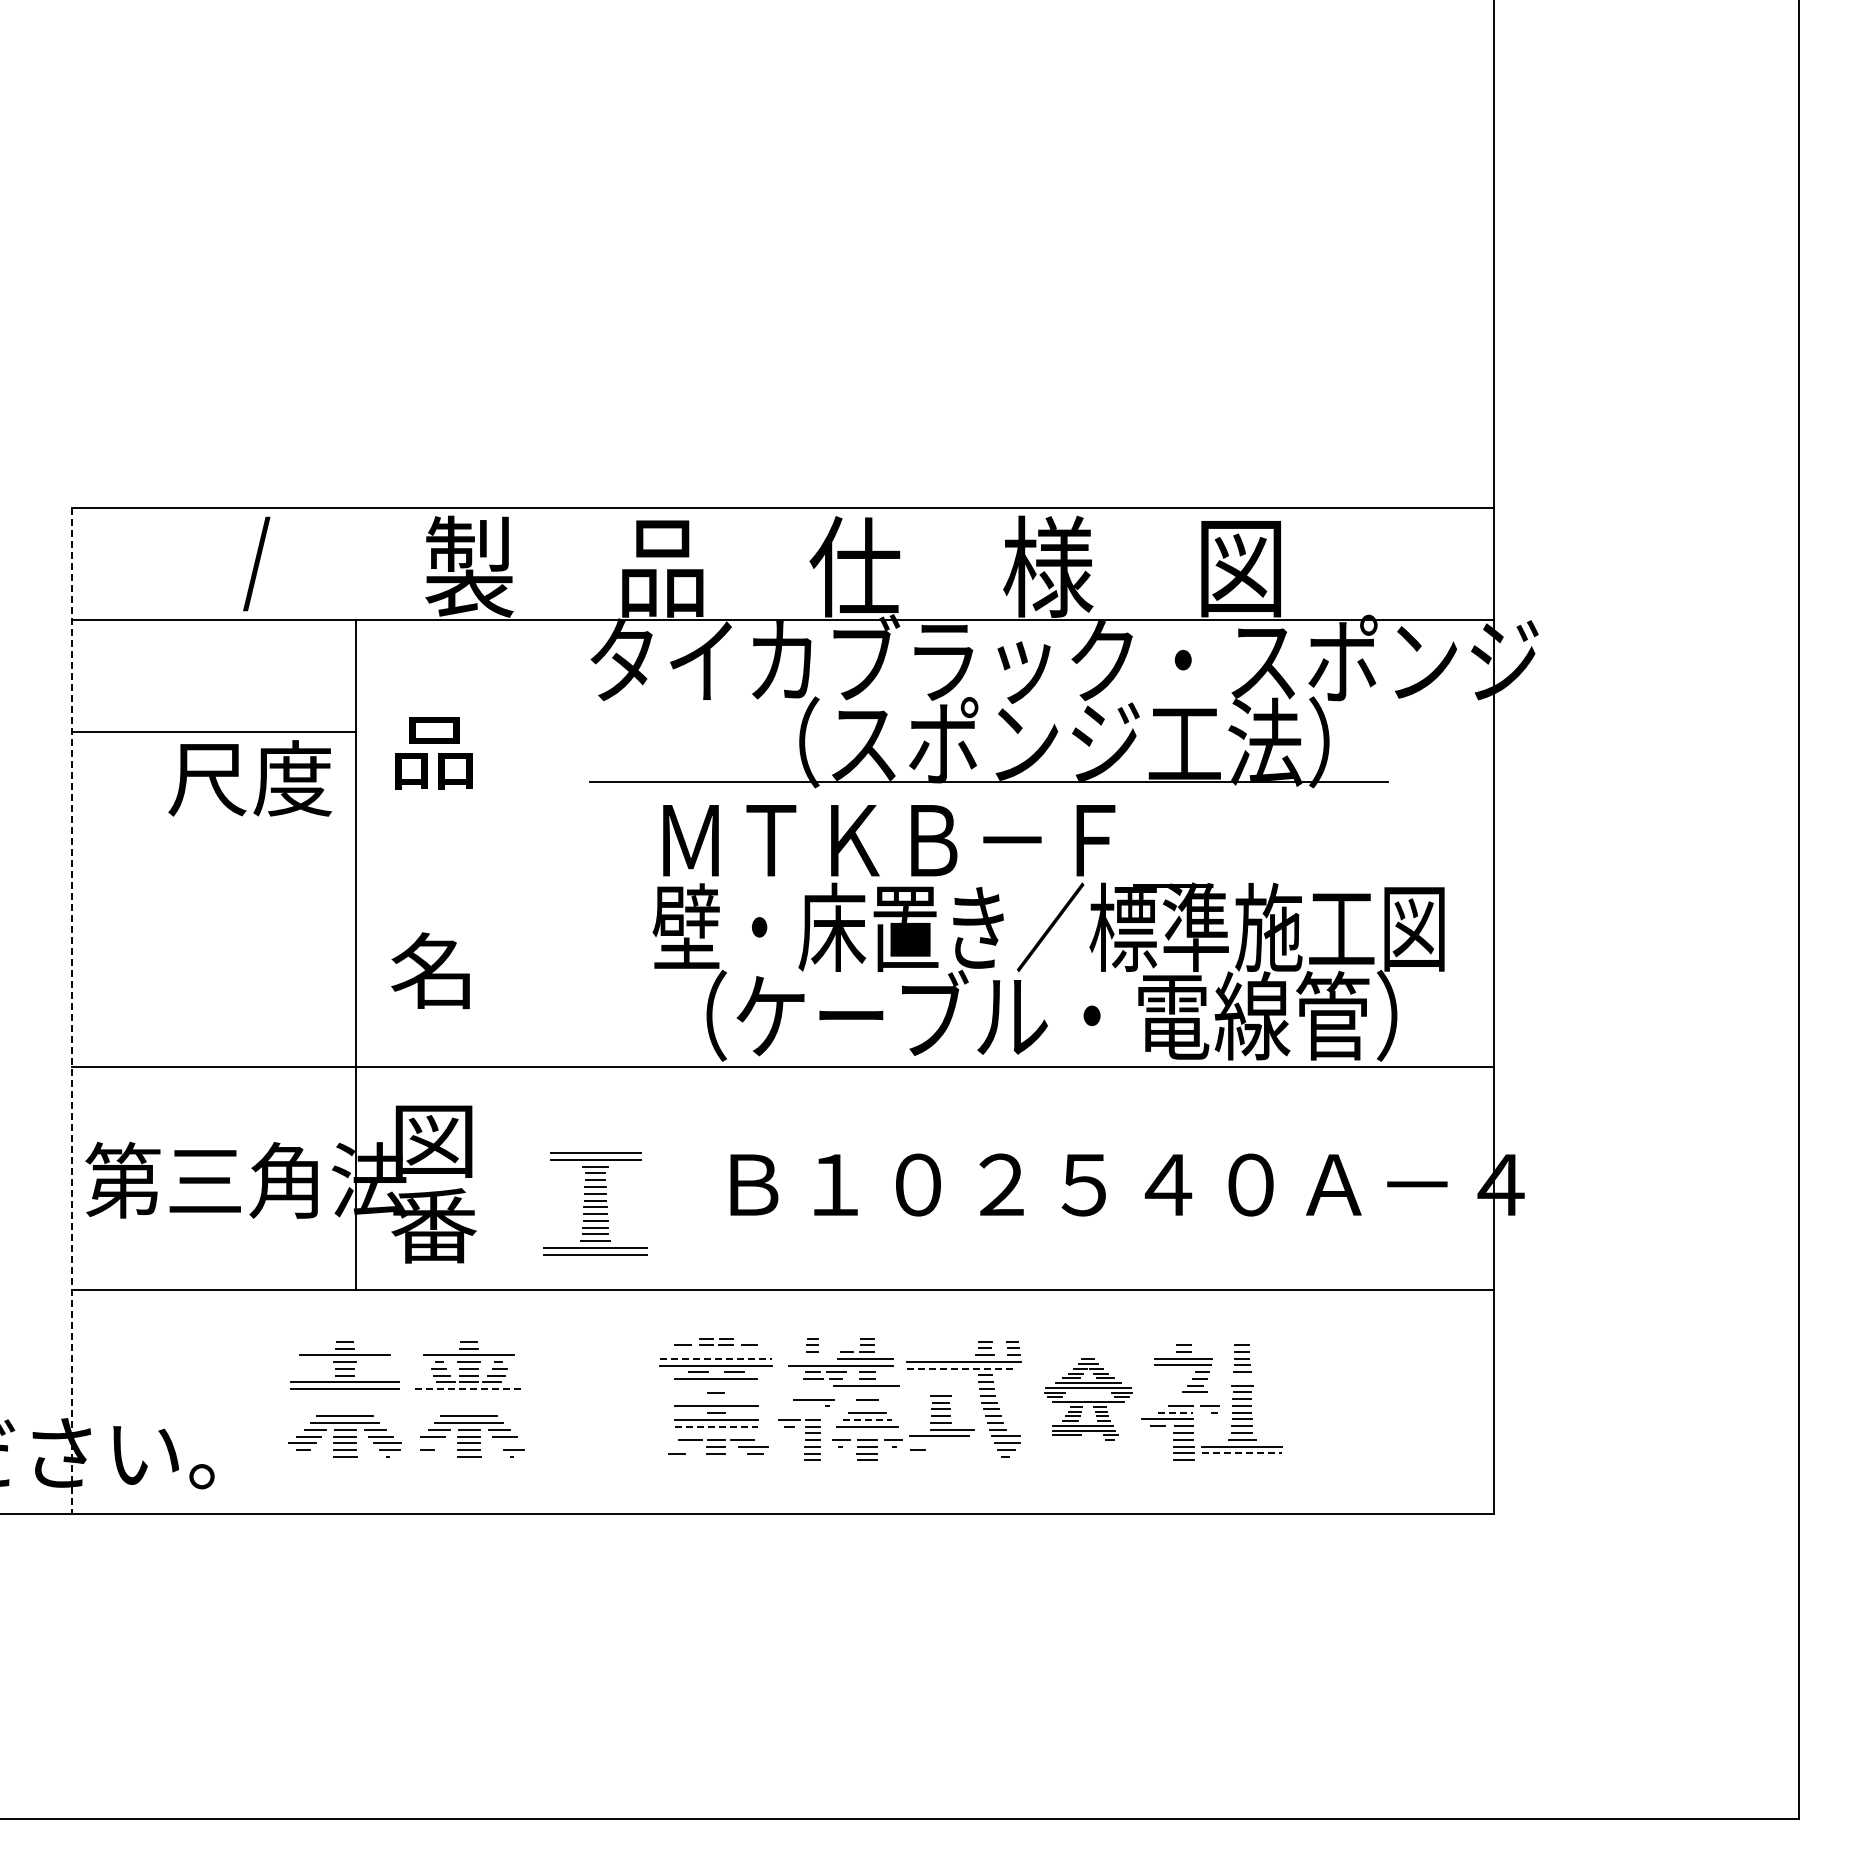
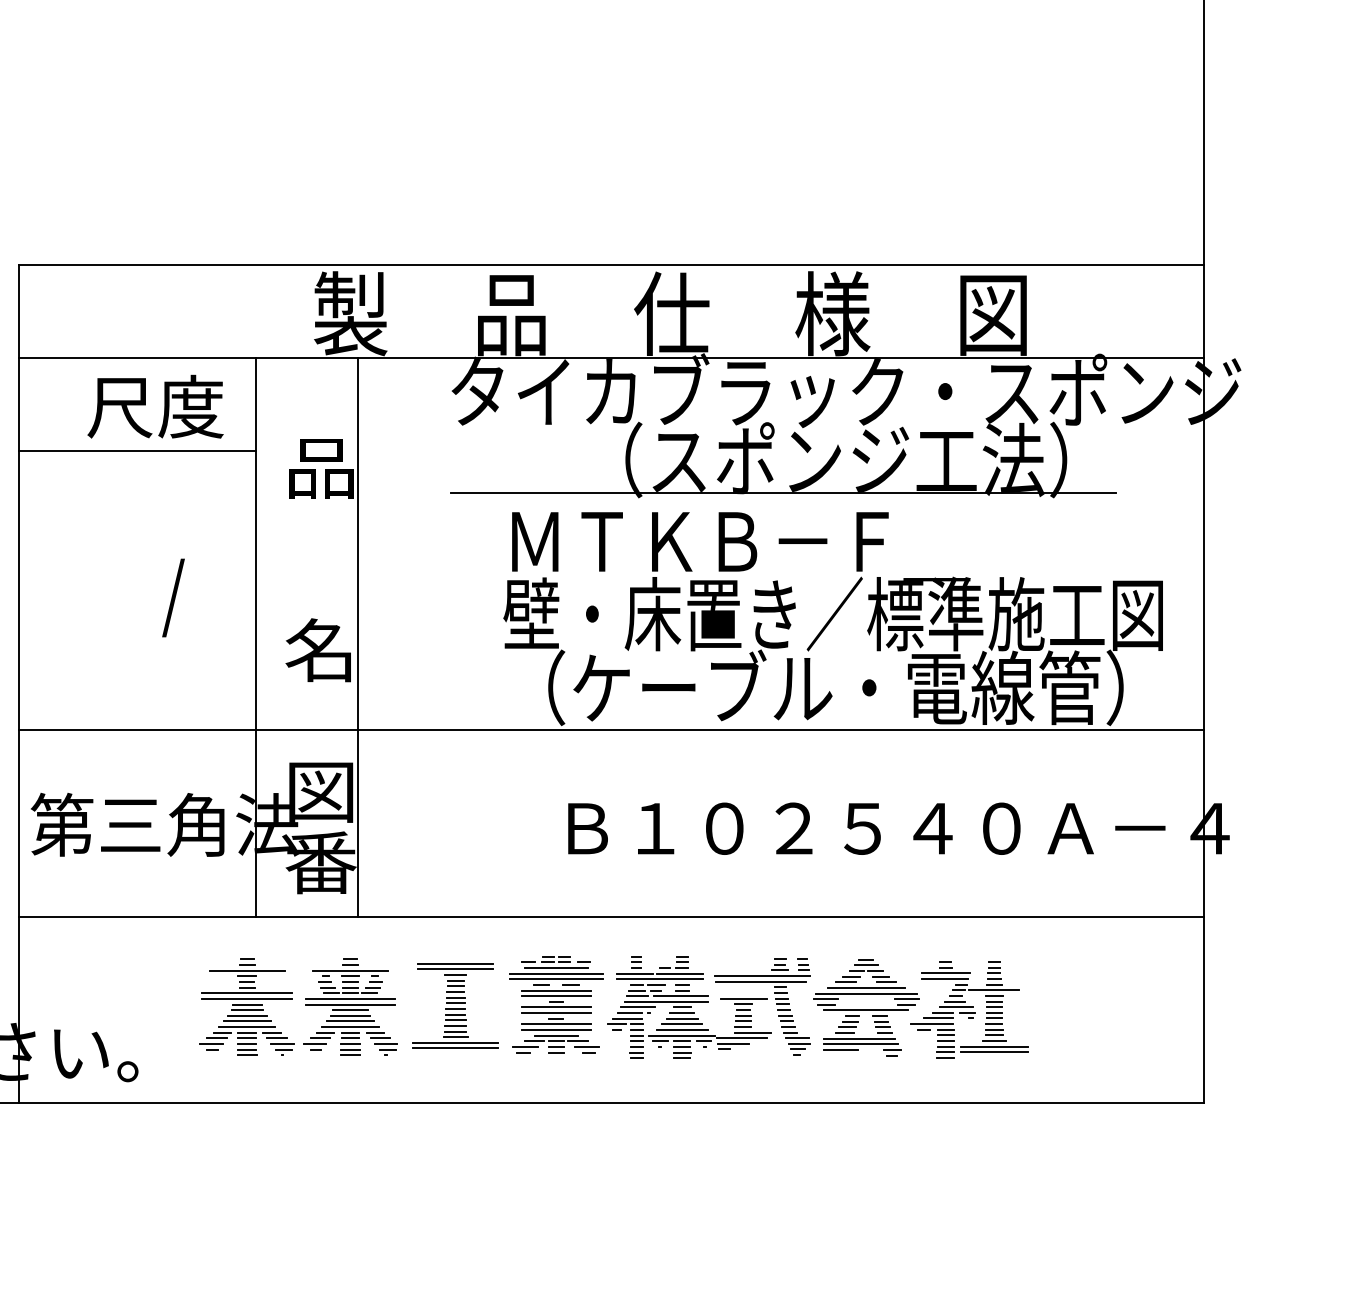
text: (256, 563) -> (173, 597), moved
text: (250, 778) -> (155, 406), moved
line: (477, 955) -> (357, 637), added
line: (71, 1011) -> (19, 684), dashed -> solid
part: (595, 1203) -> (455, 1005), moved
line: (715, 1352) -> (555, 968), added
line: (716, 1358) -> (556, 973), dashed -> solid
line: (809, 1358) -> (633, 973), added
line: (961, 1368) -> (760, 981), dashed -> solid
line: (1242, 1378) -> (994, 989), added
line: (716, 1385) -> (556, 995), added
line: (813, 1385) -> (637, 995), added
line: (941, 1388) -> (743, 998), added
line: (469, 1389) -> (350, 999), dashed -> solid
line: (848, 1392) -> (666, 1001), added
line: (344, 1396) -> (246, 1004), added
line: (468, 1396) -> (349, 1004), added
line: (716, 1399) -> (556, 1007), added
part: (1088, 1399) -> (866, 1007), size x1.43
line: (1196, 1399) -> (956, 1007), added
line: (344, 1402) -> (246, 1009), added
line: (468, 1402) -> (349, 1009), added
line: (804, 1406) -> (629, 1013), added
line: (867, 1406) -> (682, 1013), added
line: (344, 1409) -> (246, 1015), added
line: (468, 1409) -> (349, 1015), added
line: (1175, 1412) -> (938, 1018), dashed -> solid
line: (801, 1413) -> (627, 1019), added
line: (867, 1419) -> (682, 1024), dashed -> solid
line: (716, 1426) -> (556, 1029), dashed -> solid
line: (716, 1433) -> (556, 1035), added
line: (866, 1433) -> (681, 1035), added
line: (426, 1443) -> (314, 1044), added
line: (511, 1443) -> (385, 1044), added
line: (928, 1443) -> (733, 1044), added
line: (678, 1446) -> (524, 1046), added
line: (1242, 1453) -> (994, 1052), dashed -> solid

